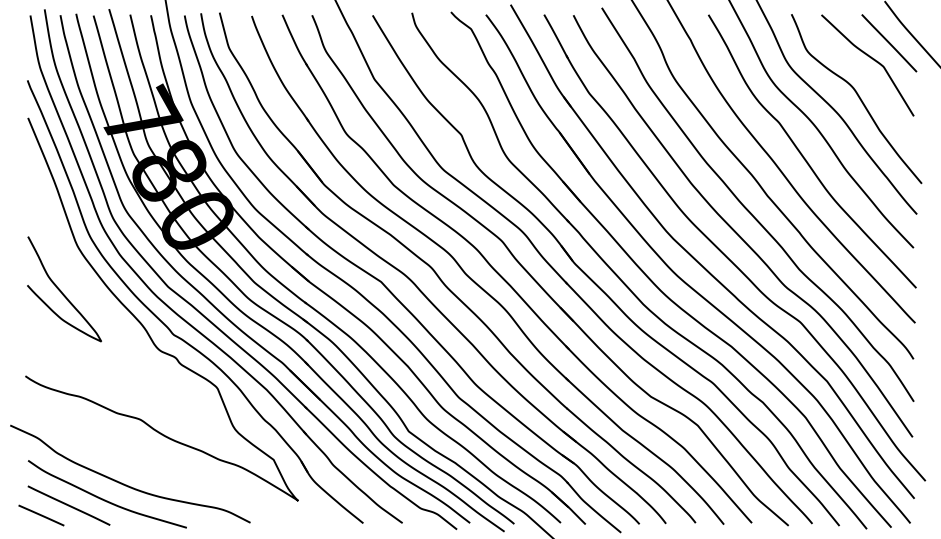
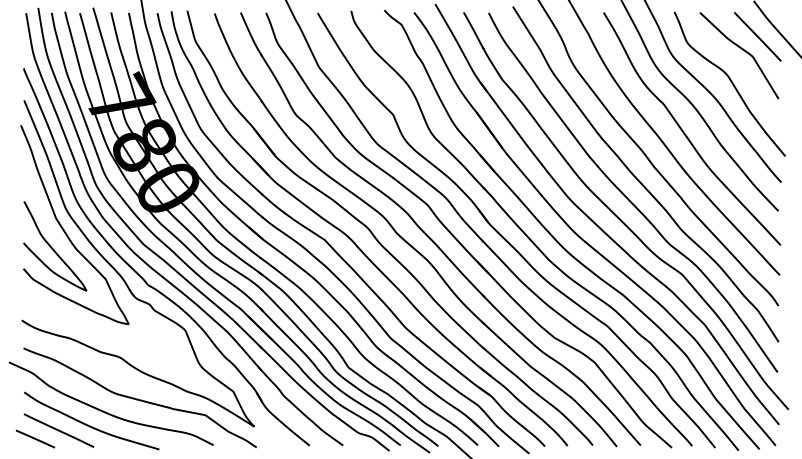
curve: (76, 271) -> (65, 231), added
curve: (163, 468) -> (139, 399), added

